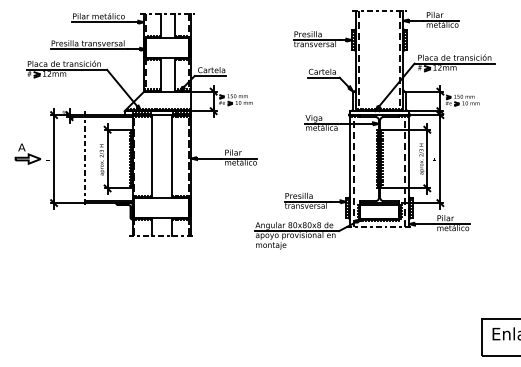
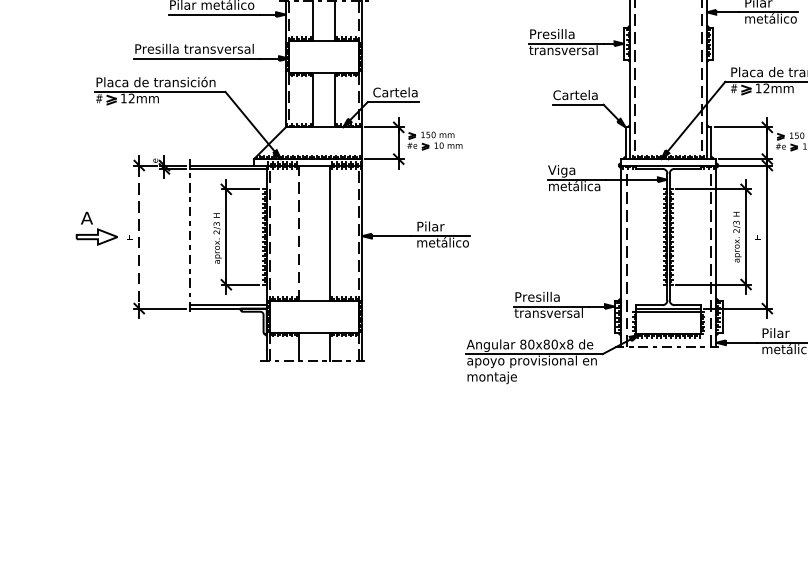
line: (152, 156) -> (299, 232), solid -> dashed
line: (54, 159) -> (139, 237), solid -> dashed

